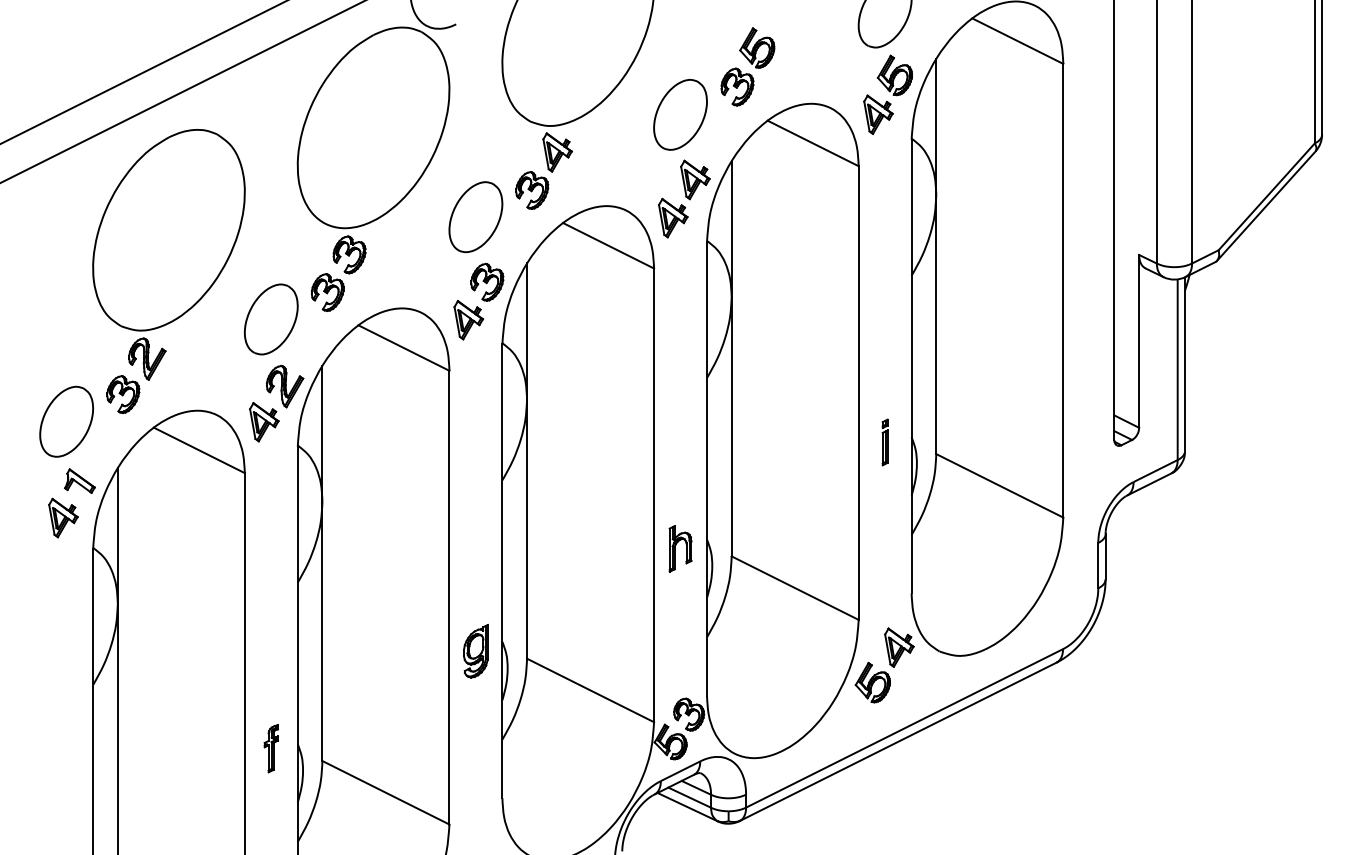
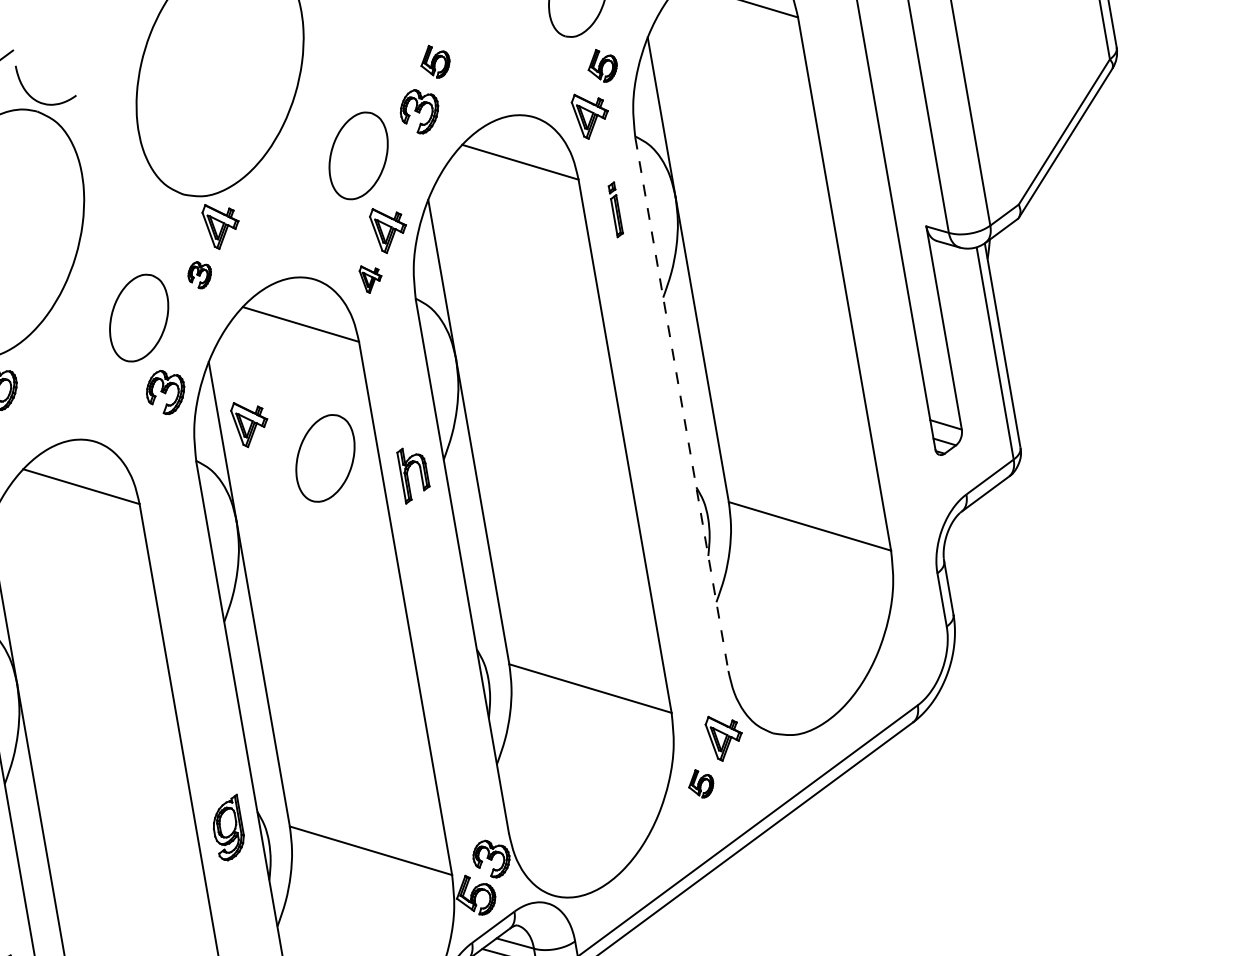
part: (757, 47) -> (435, 60), size x0.7
part: (894, 75) -> (602, 65), size x0.7
part: (532, 190) -> (200, 275), size x0.6
part: (673, 217) -> (371, 277), size x0.6
part: (468, 320) -> (250, 423), moved
part: (609, 359) -> (325, 457), added
line: (911, 366) -> (681, 404), solid -> dashed
part: (884, 442) -> (615, 209), moved
part: (680, 548) -> (414, 473), moved
part: (872, 682) -> (700, 783), size x0.6

